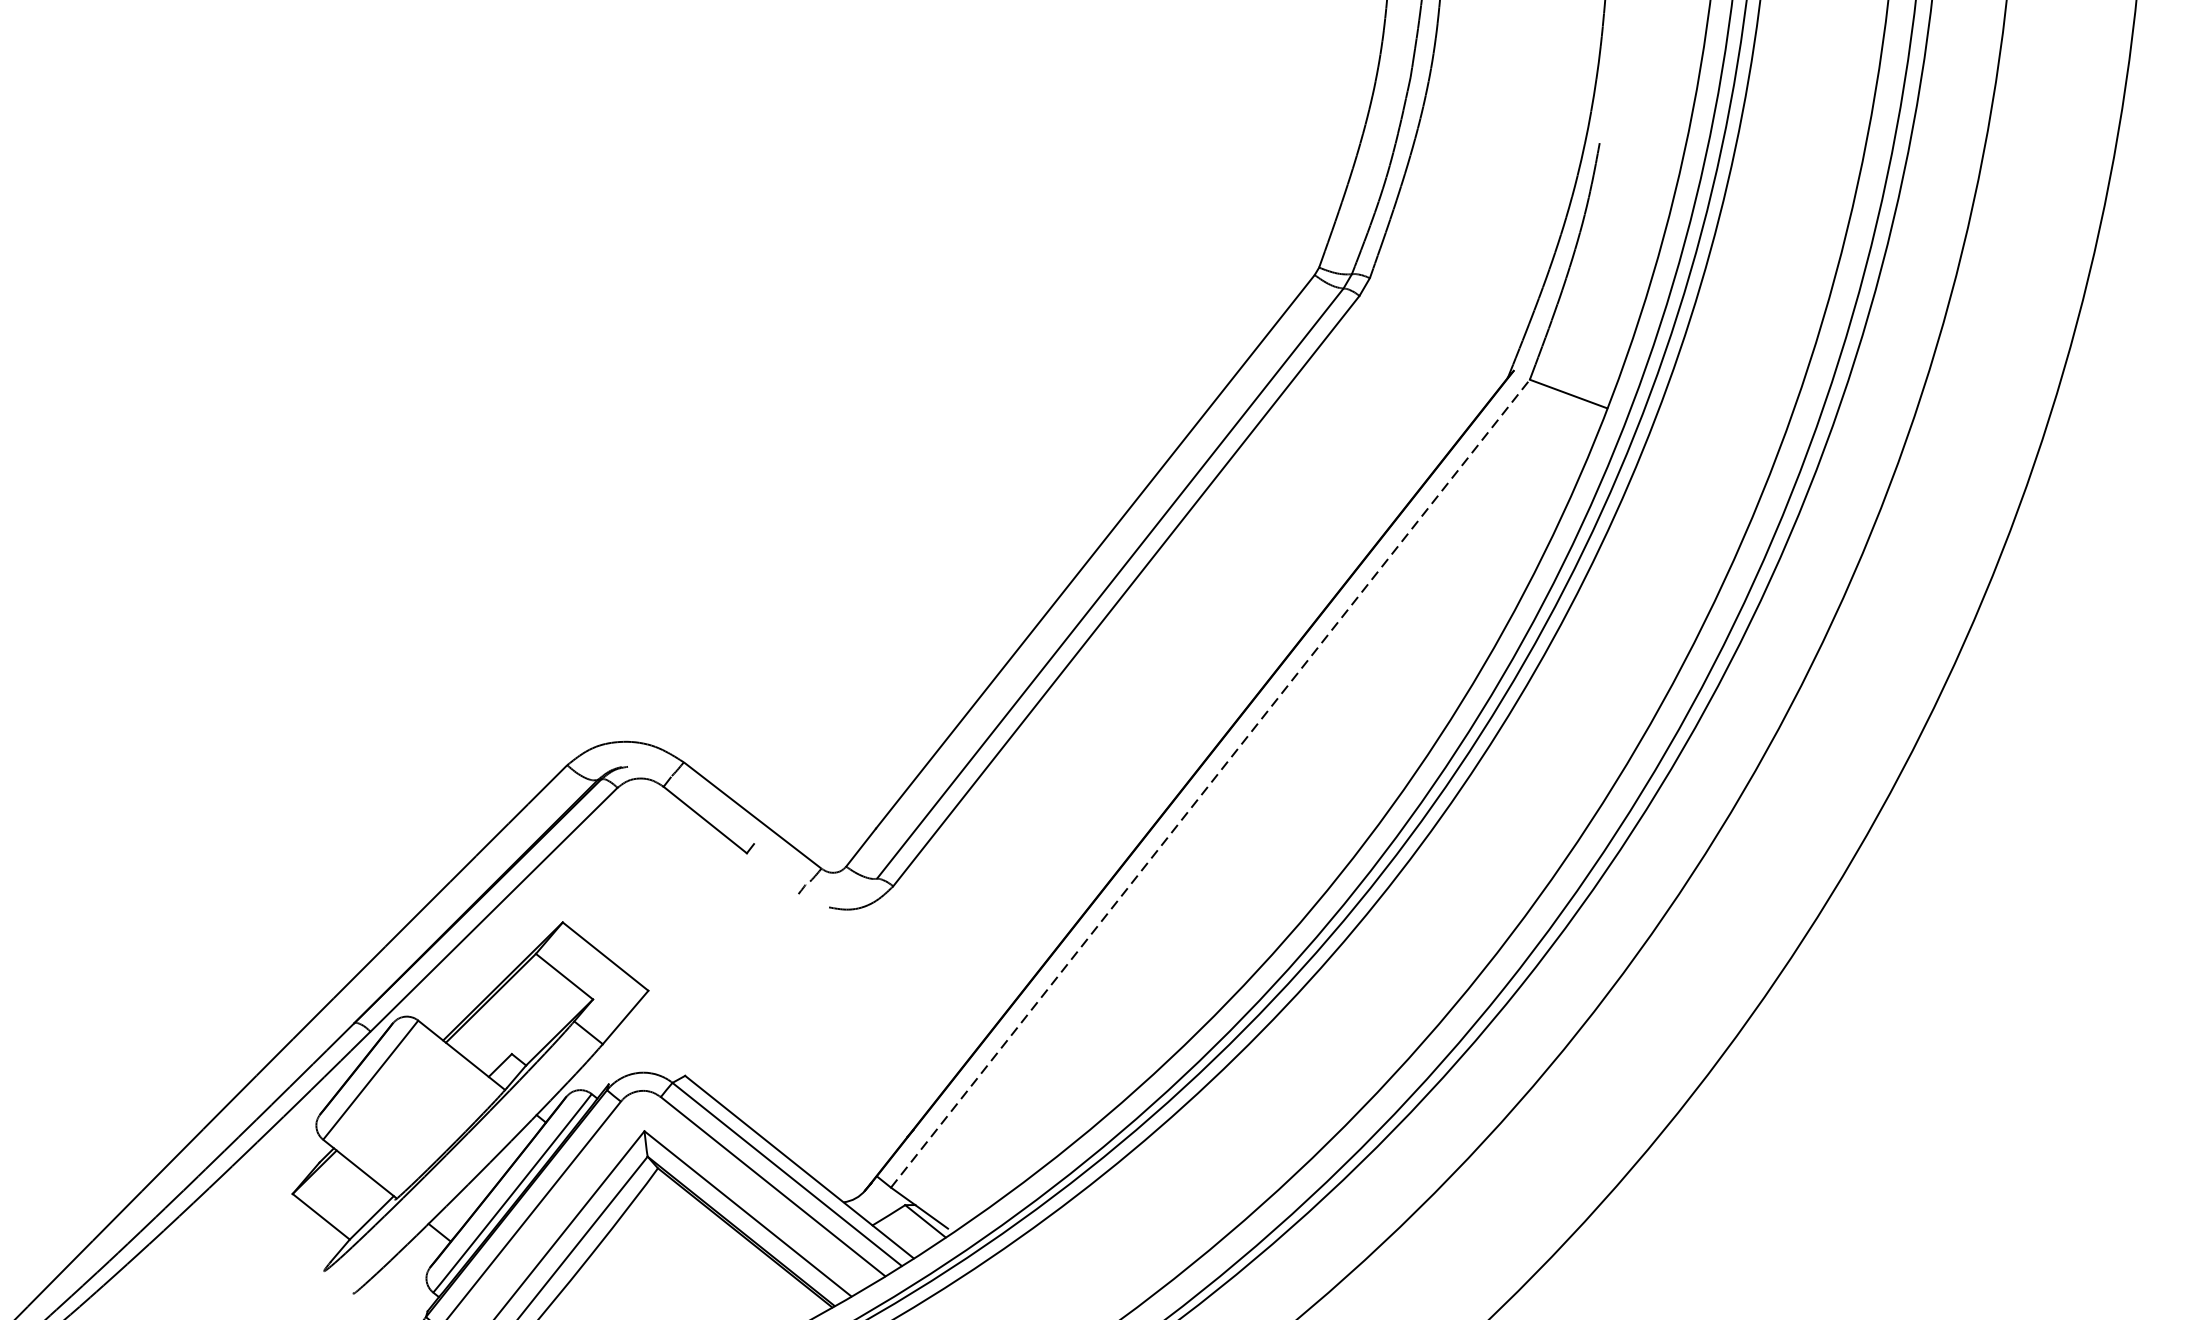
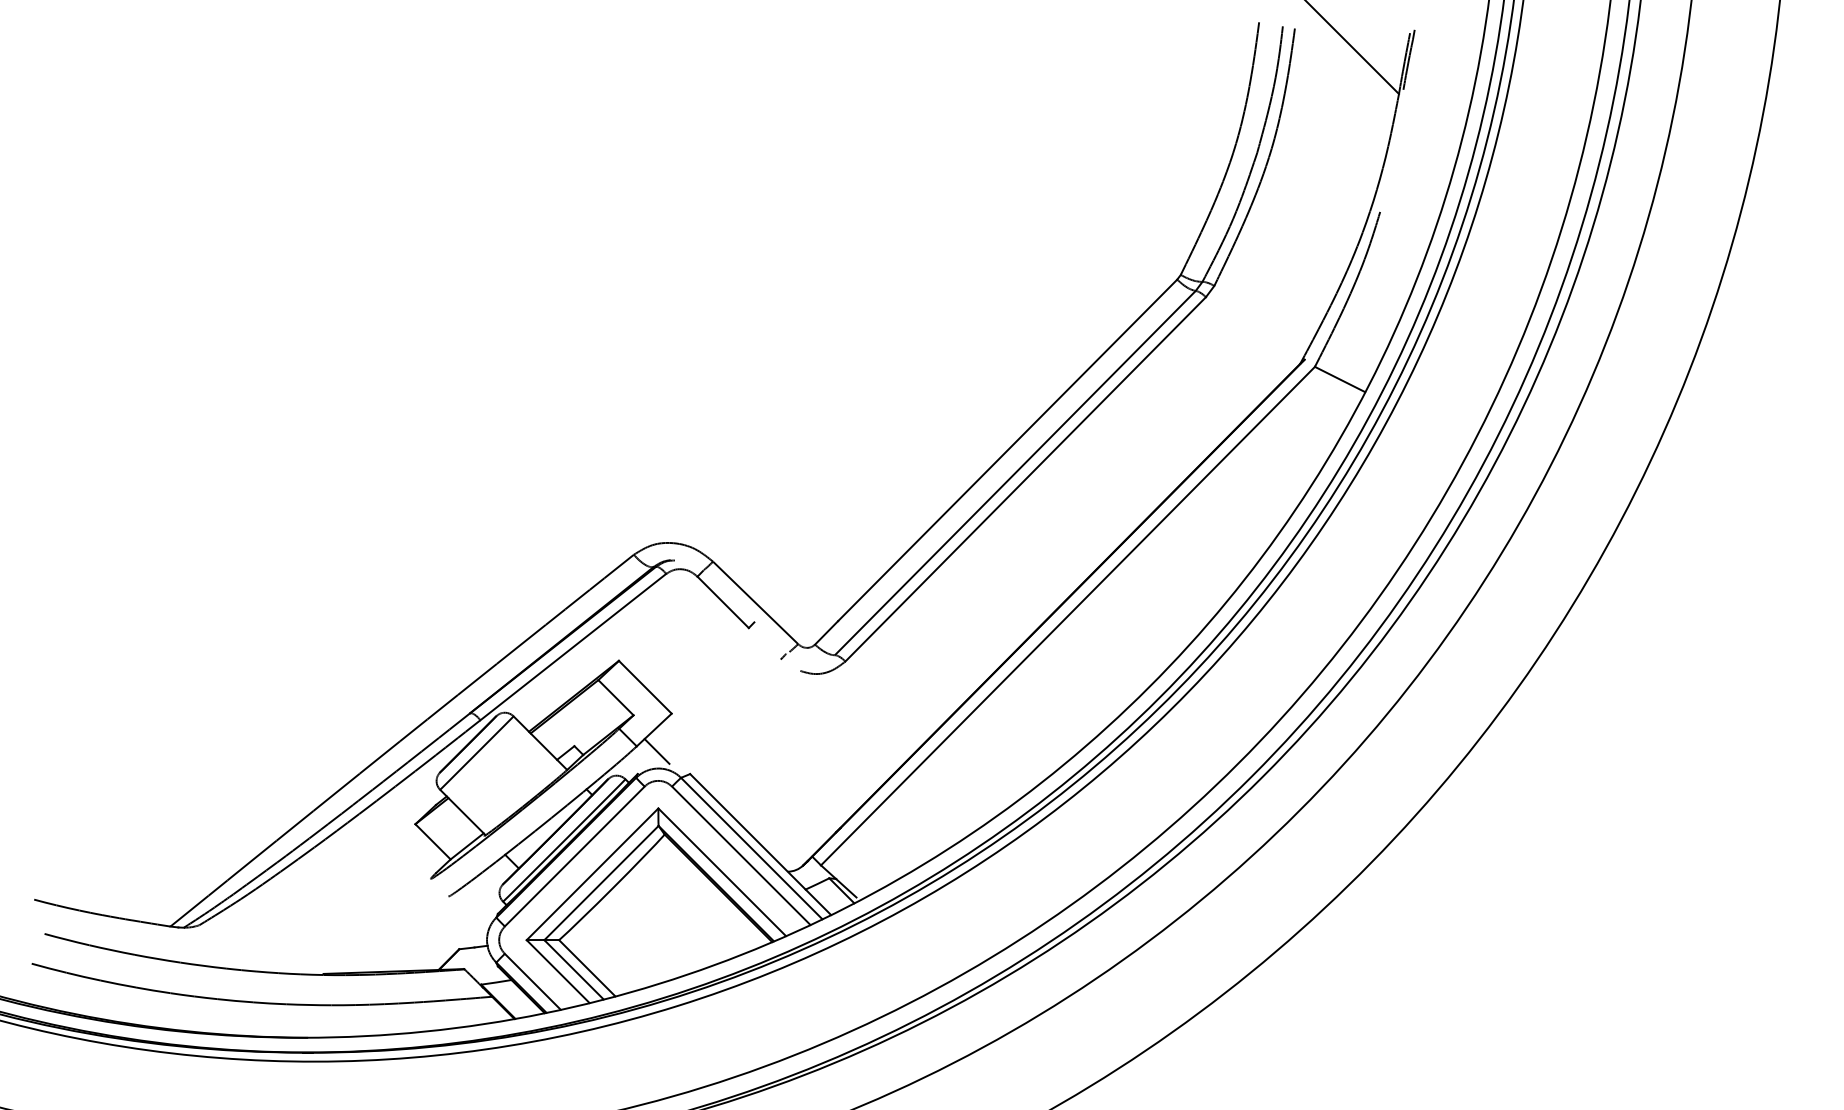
line: (1209, 784) -> (1067, 616), dashed -> solid
line: (632, 1048) -> (656, 751), added

